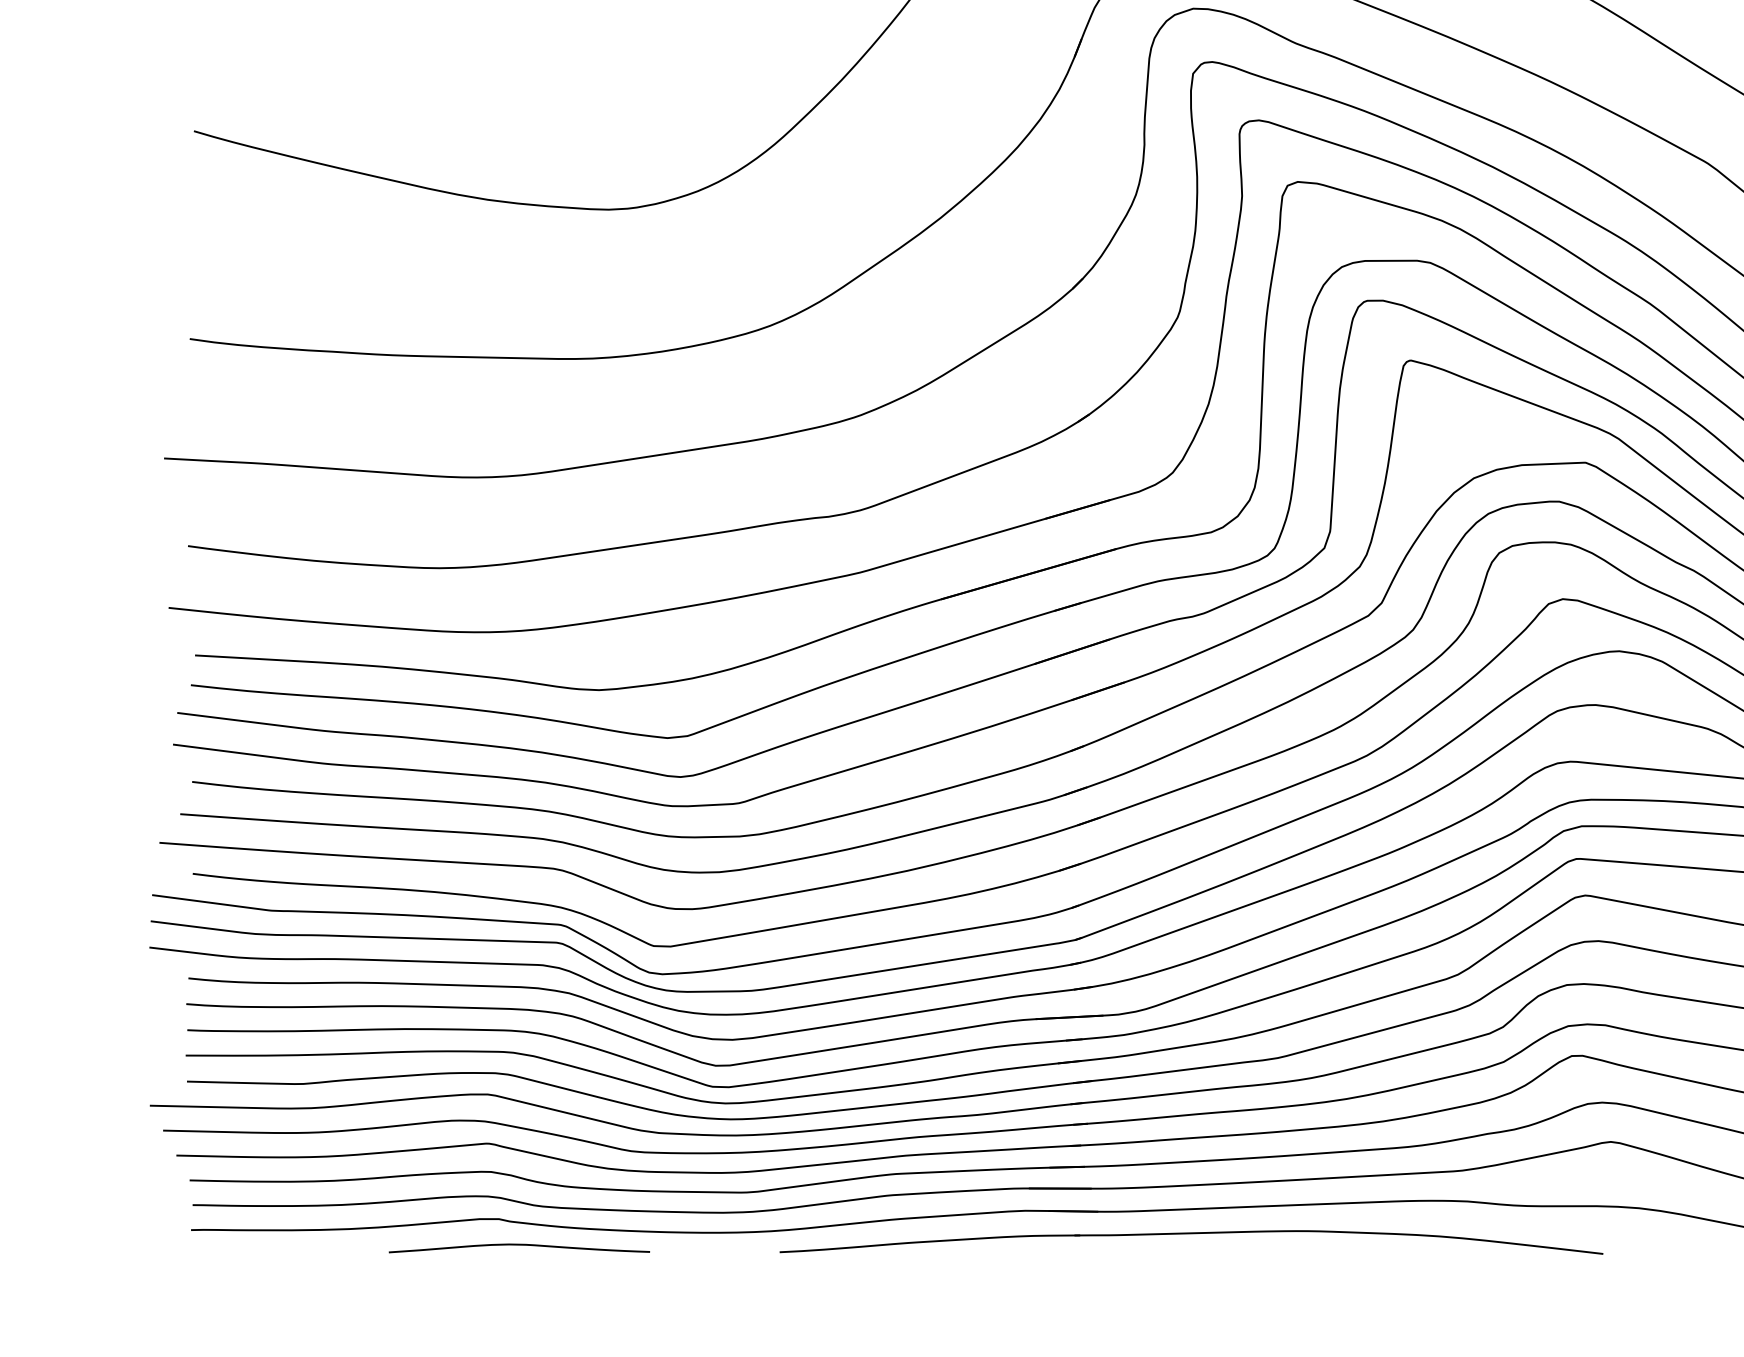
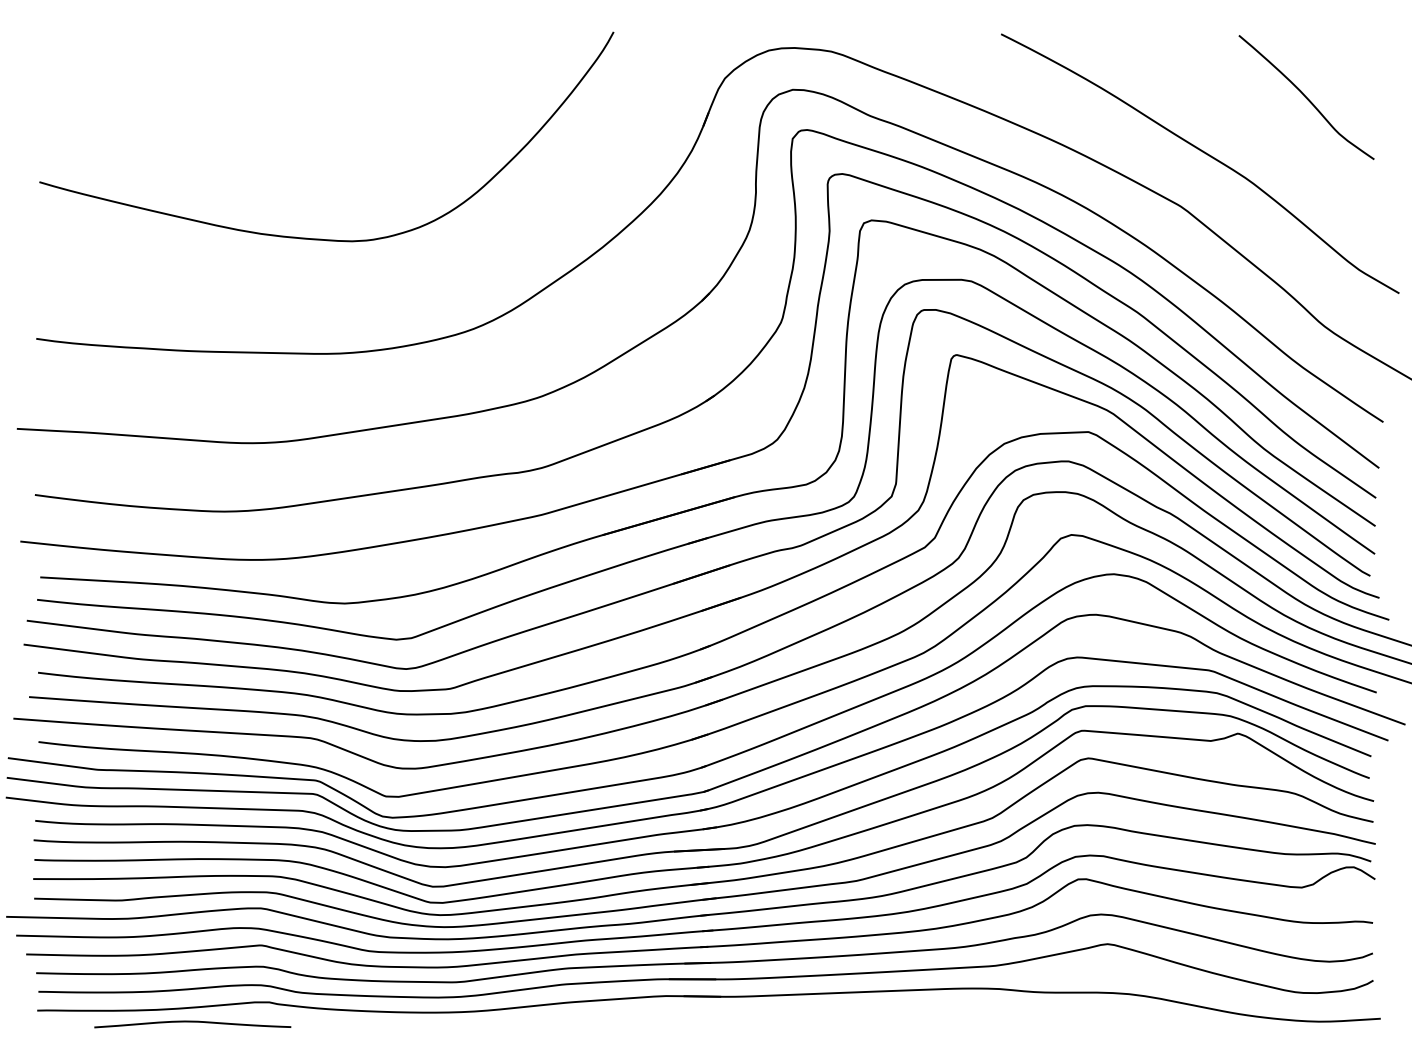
part: (1191, 1241) -> (791, 1019), removed
curve: (519, 1245) -> (192, 1022), moved

